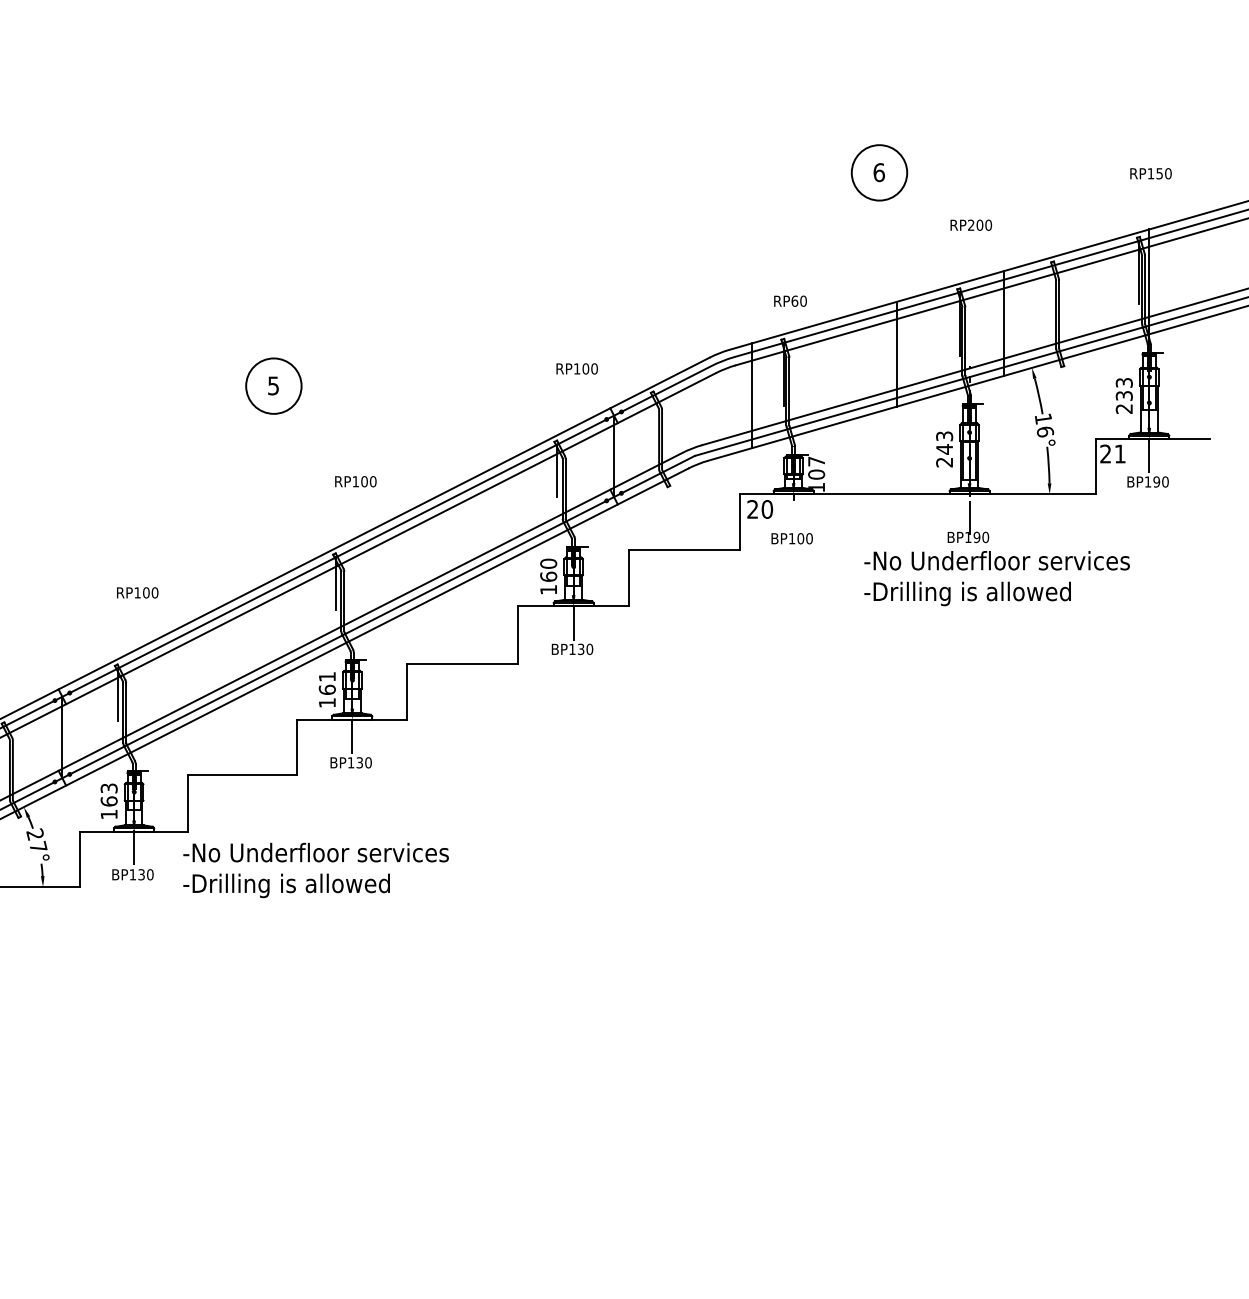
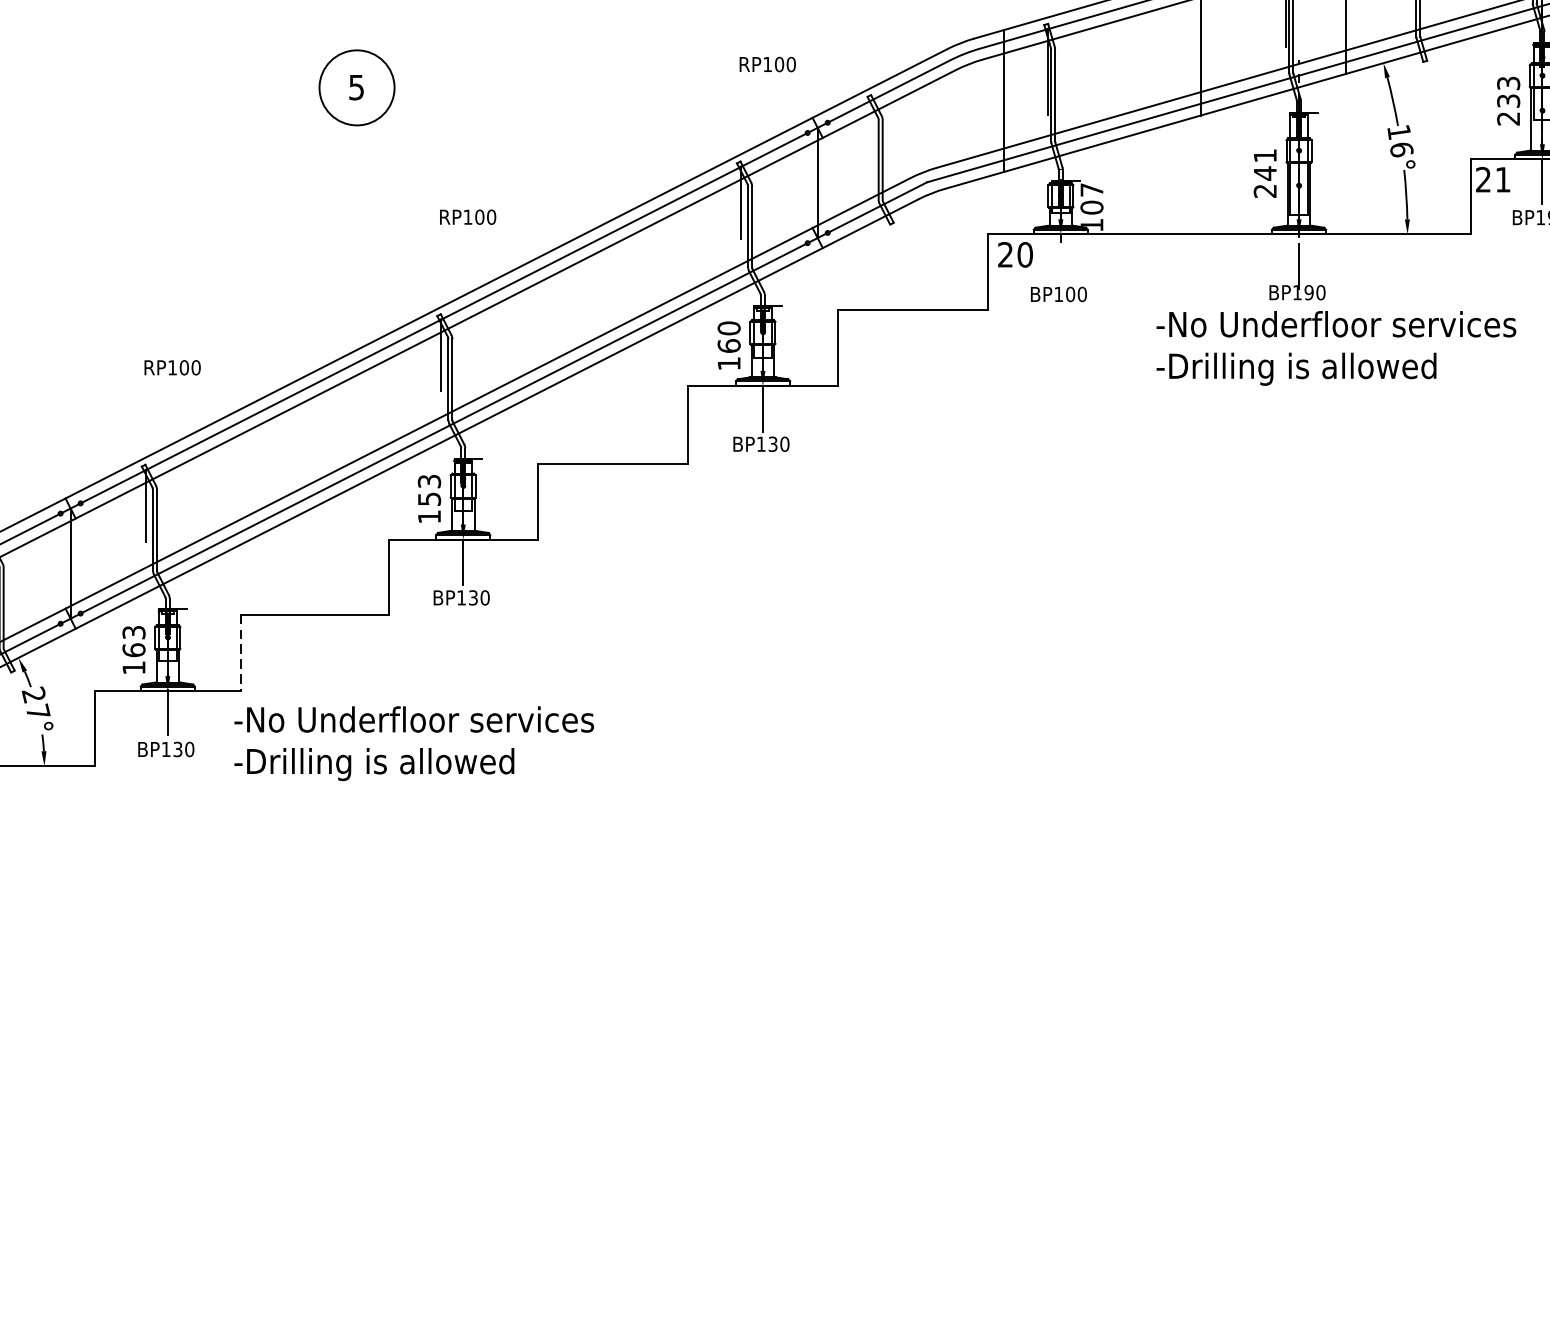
text: (944, 436) -> (1265, 156), 243 -> 241
text: (326, 683) -> (428, 490), 161 -> 153
line: (188, 803) -> (241, 652), solid -> dashed

